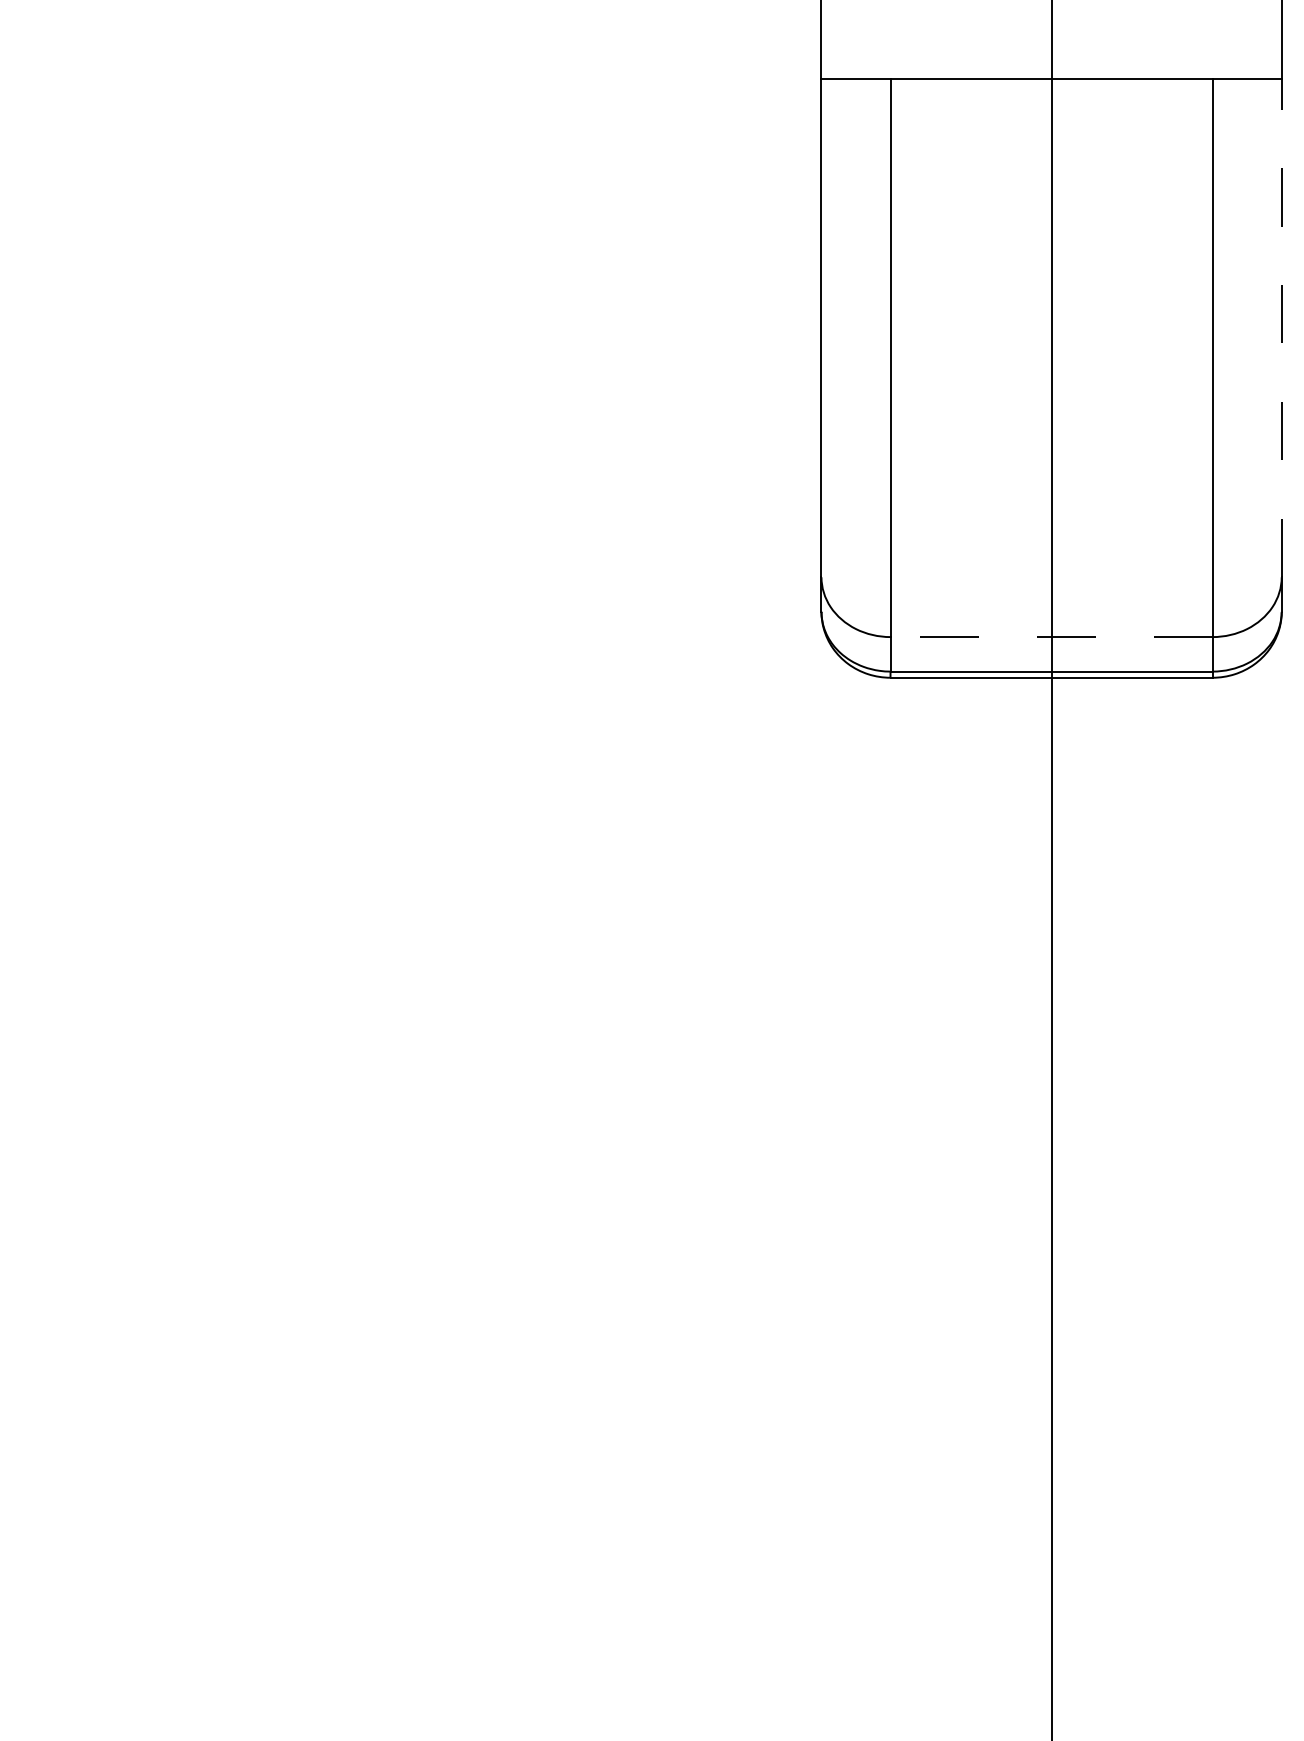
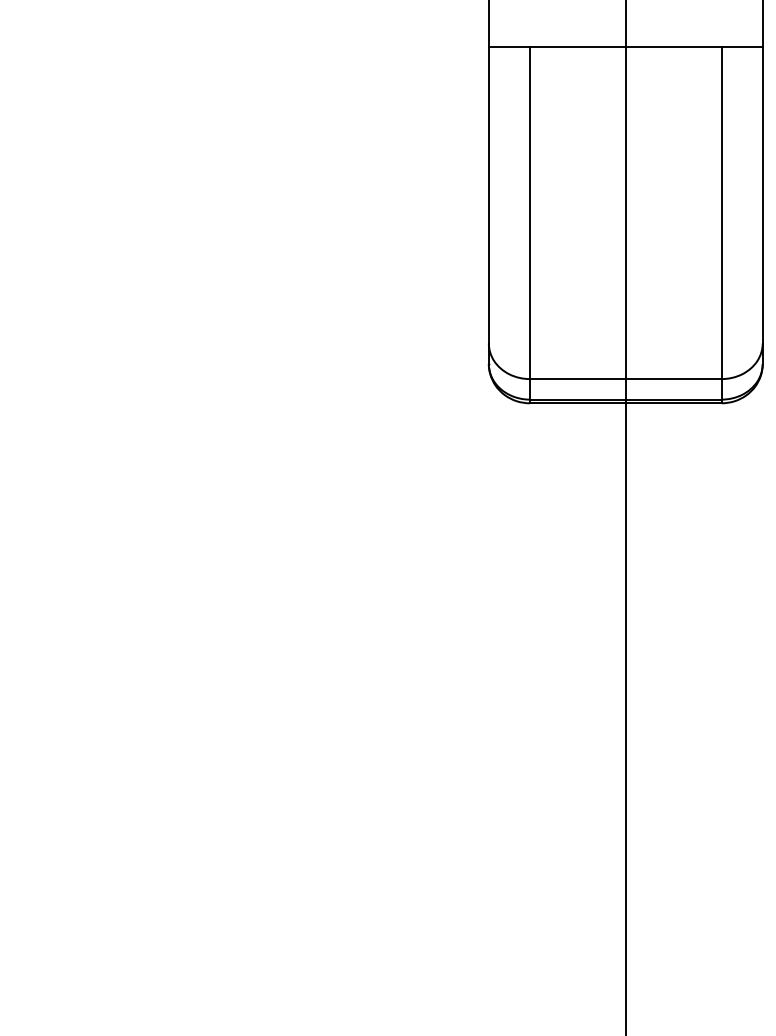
line: (1281, 326) -> (762, 194), dashed -> solid
line: (1051, 637) -> (625, 379), dashed -> solid

